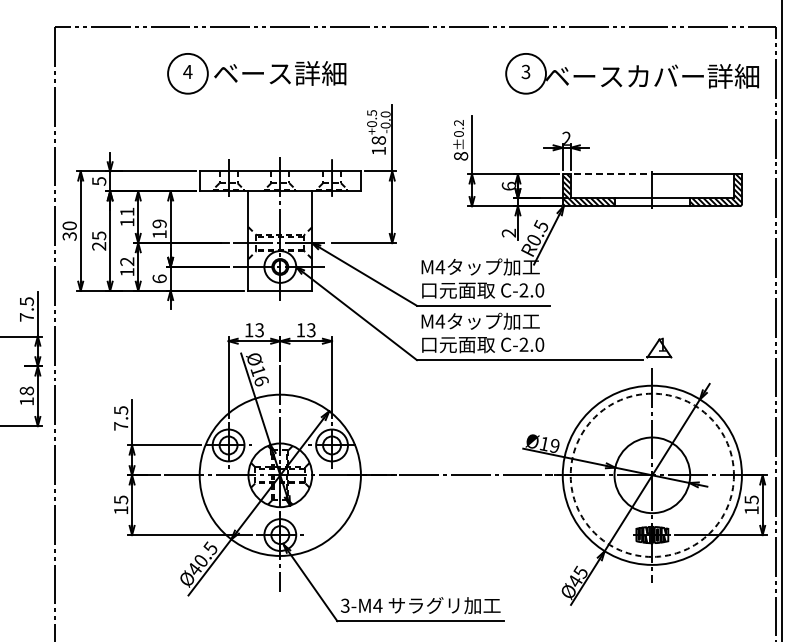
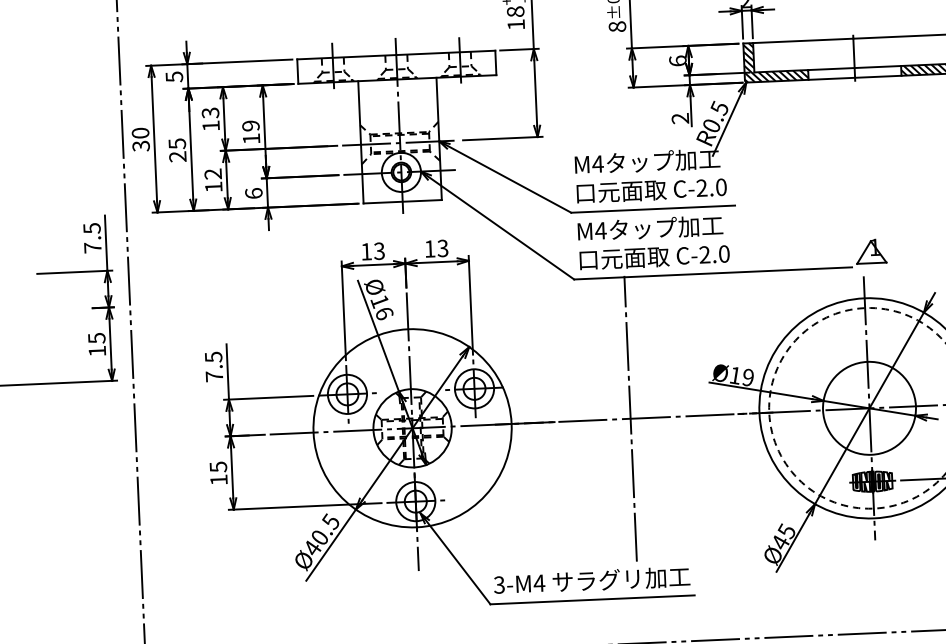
line: (607, 174) -> (798, 41), dashed -> solid
text: (127, 211) -> (210, 112), 11 -> 13
text: (26, 390) -> (96, 337), 18 -> 15
line: (457, 474) -> (630, 417), added

